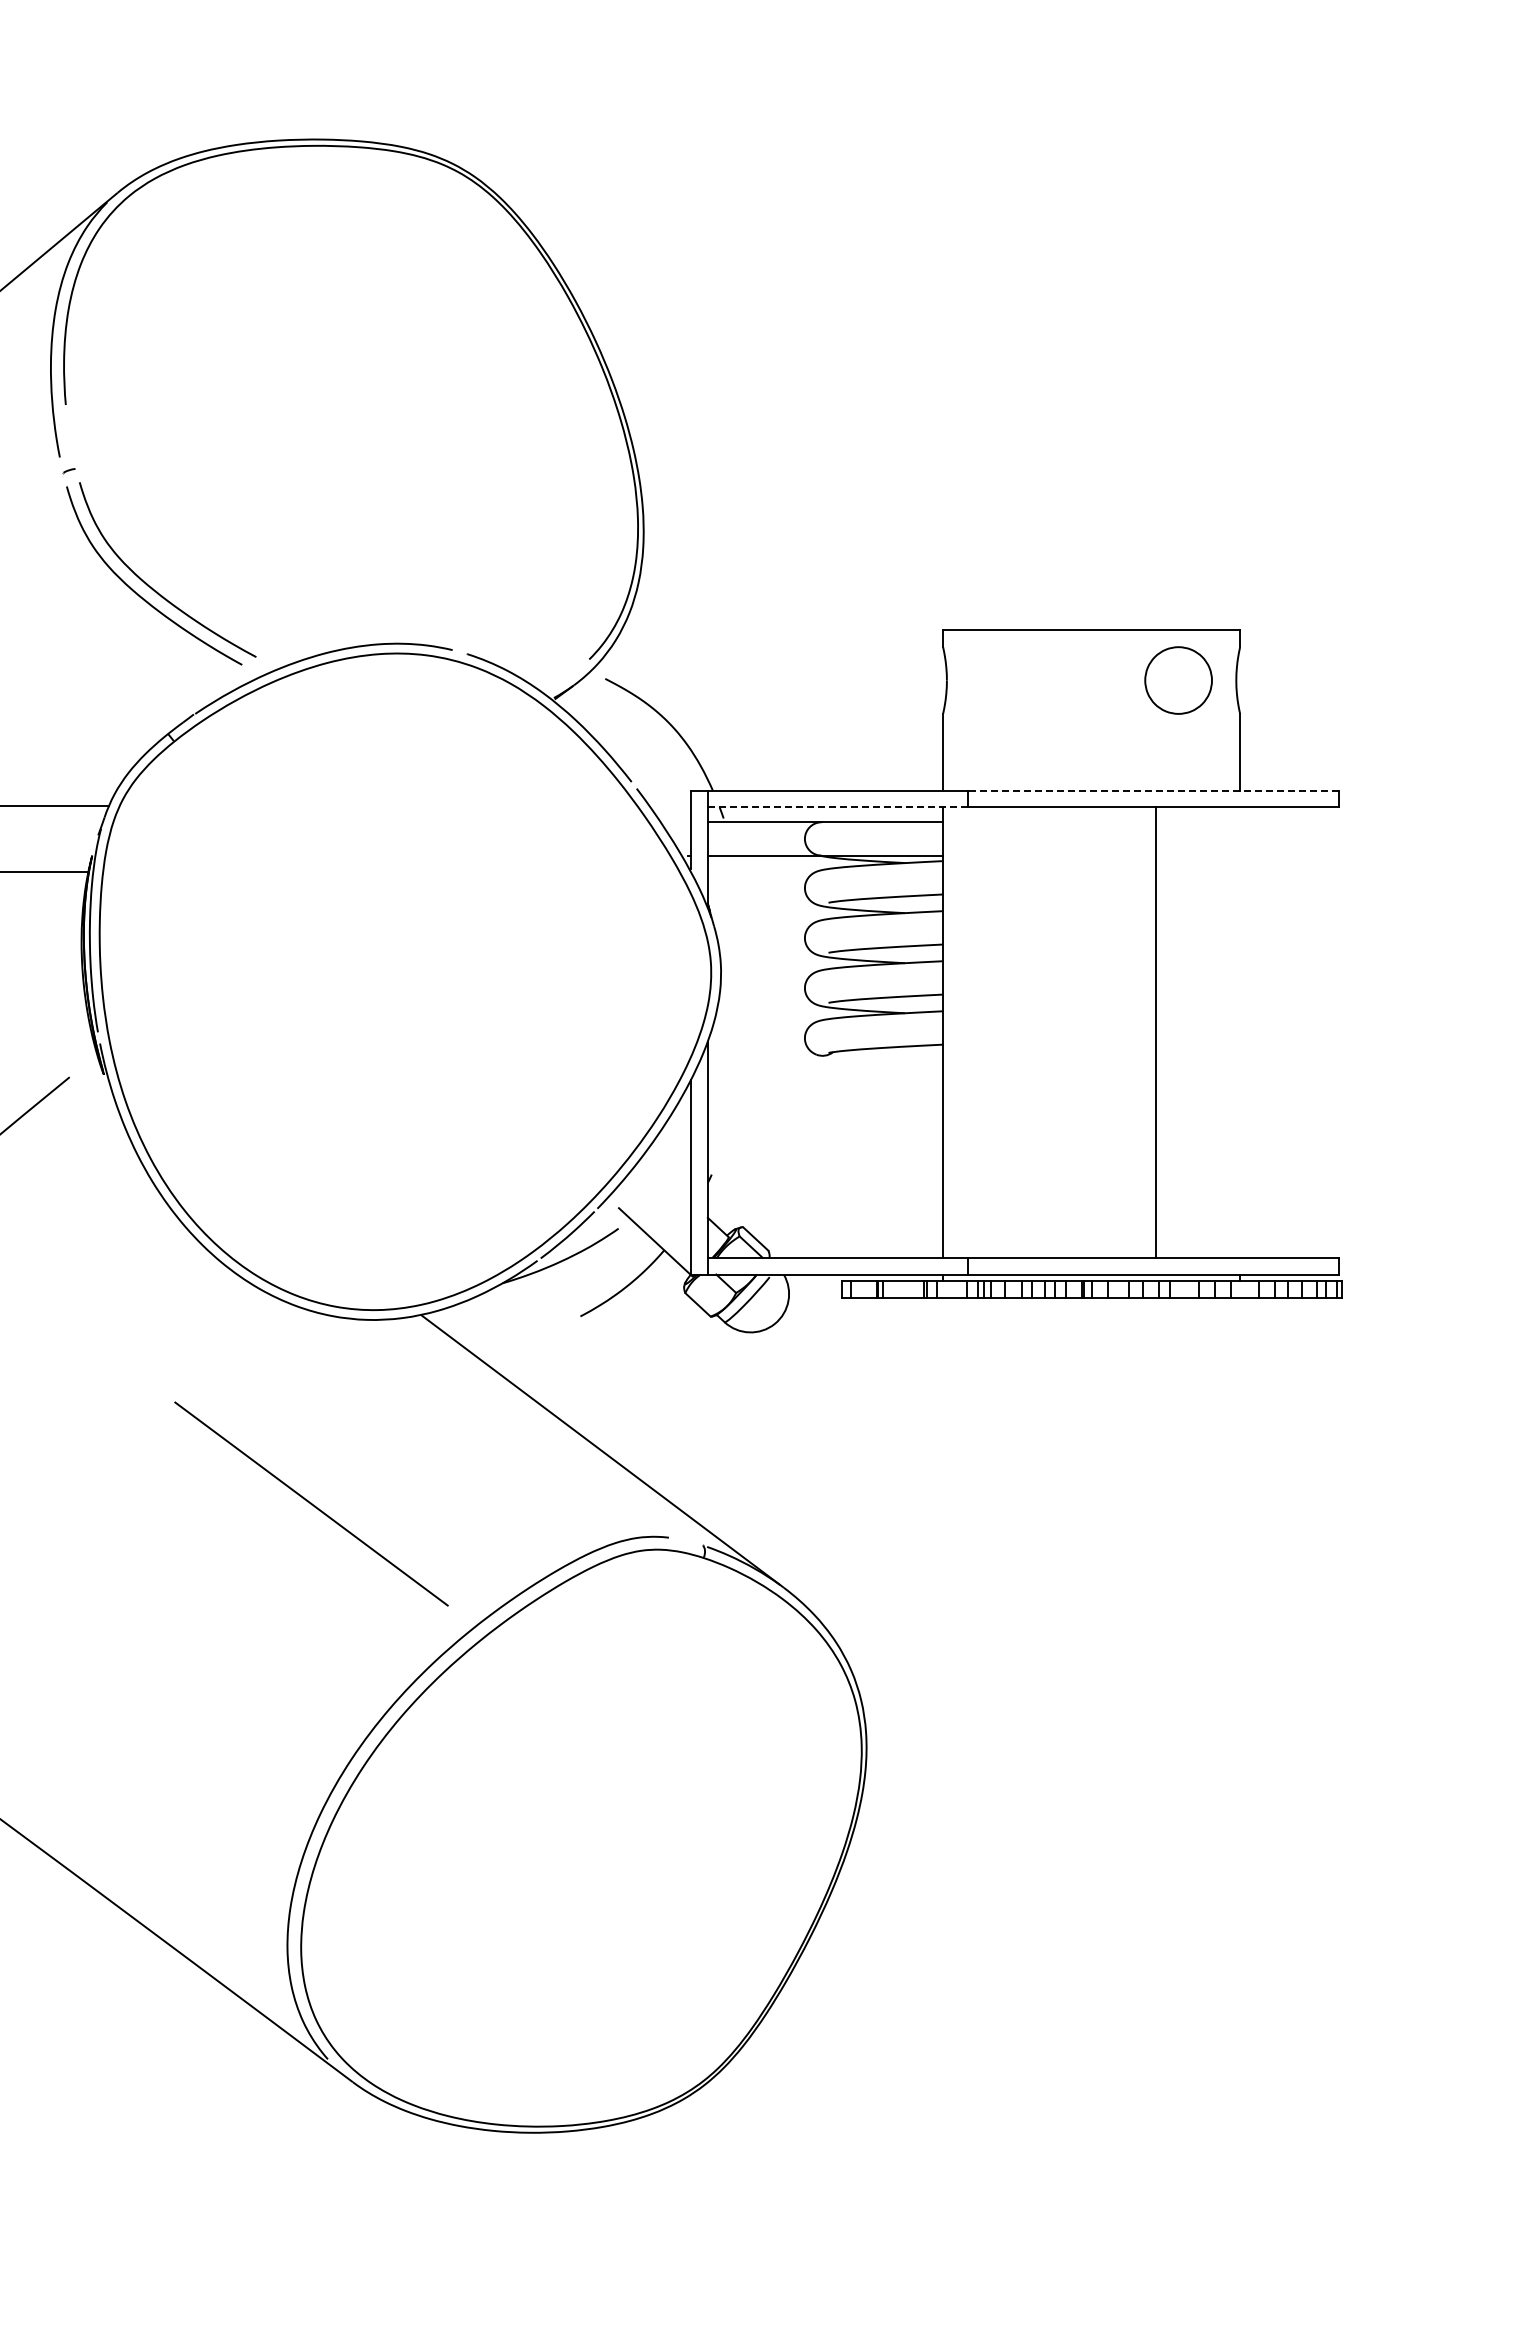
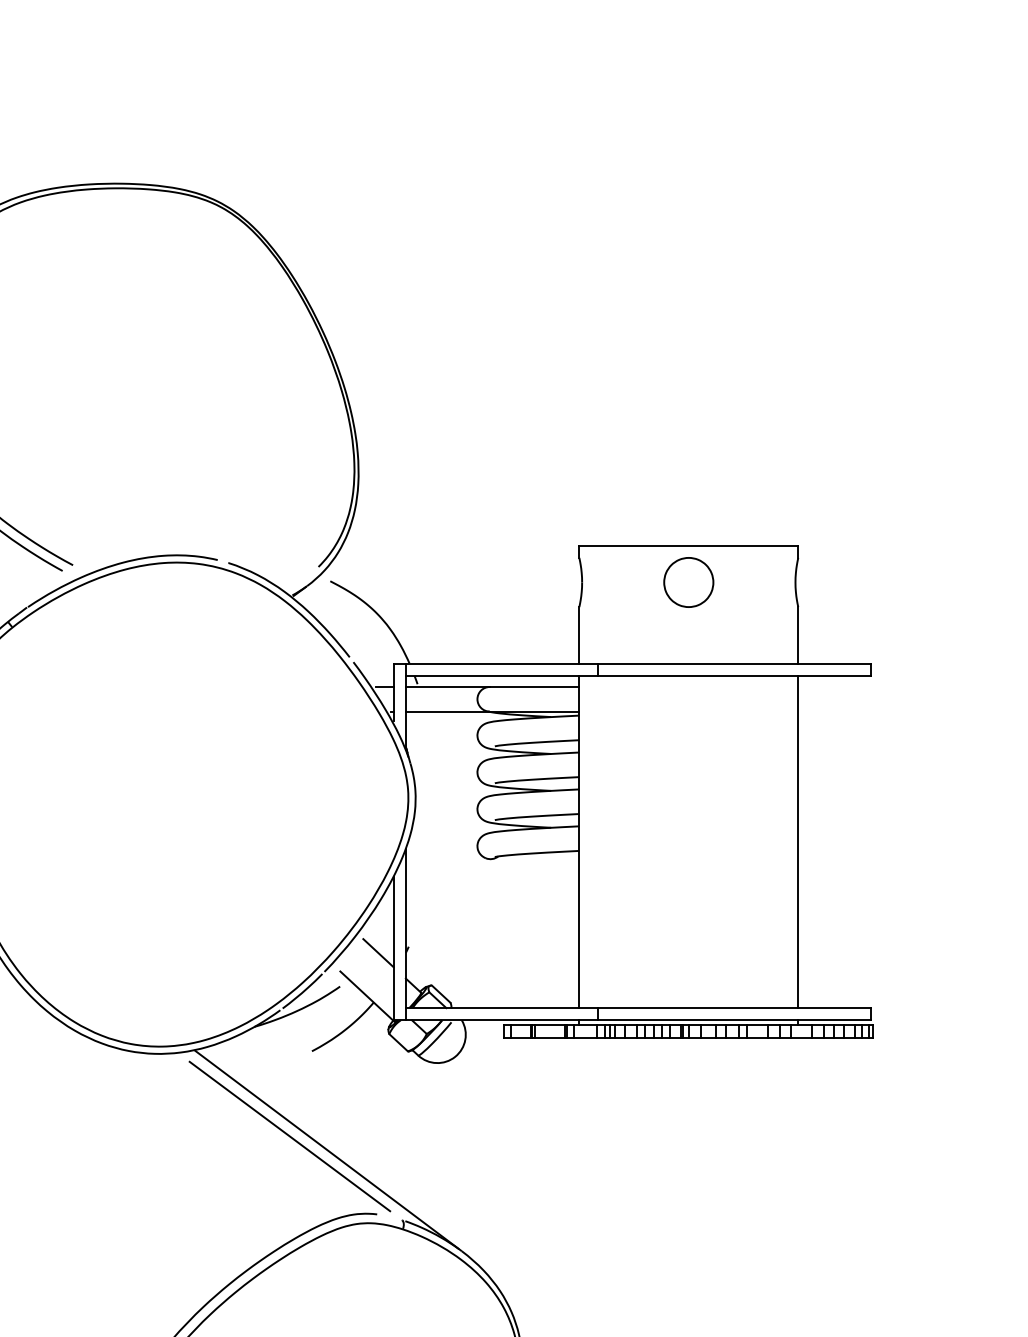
part: (1178, 680) -> (688, 582), moved
line: (1152, 790) -> (733, 663), dashed -> solid
line: (838, 807) -> (502, 676), dashed -> solid
line: (678, 822) -> (384, 687), added
line: (1156, 1032) -> (798, 841), moved
line: (670, 1183) -> (378, 953), added
line: (311, 1503) -> (289, 1136), moved

